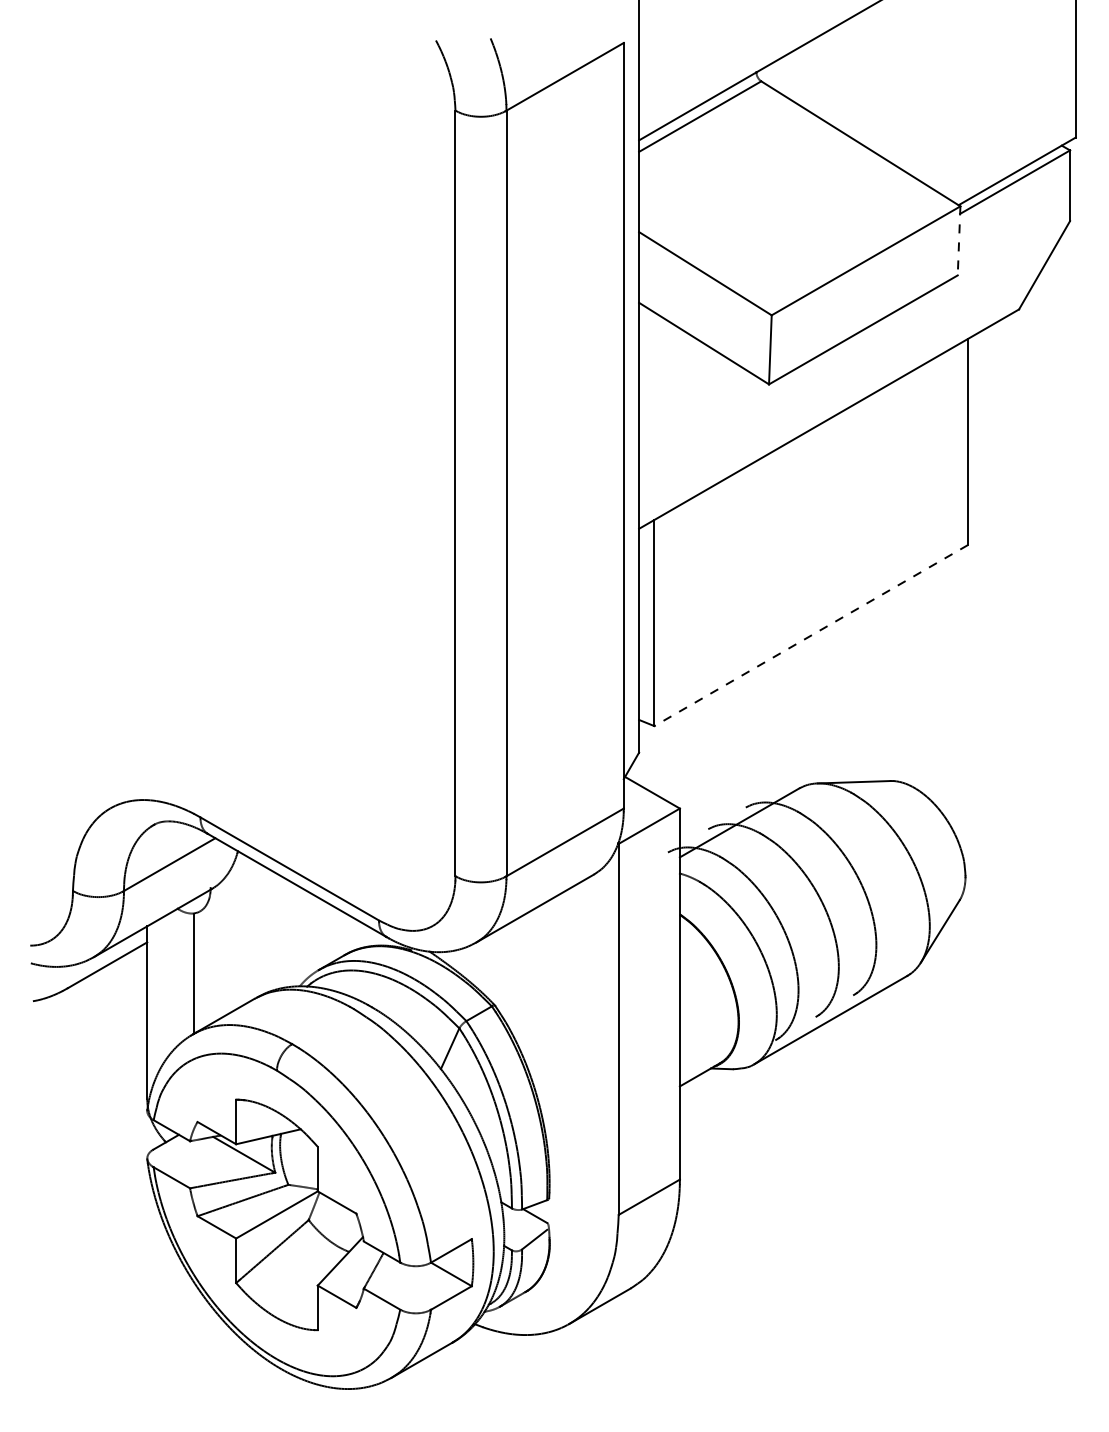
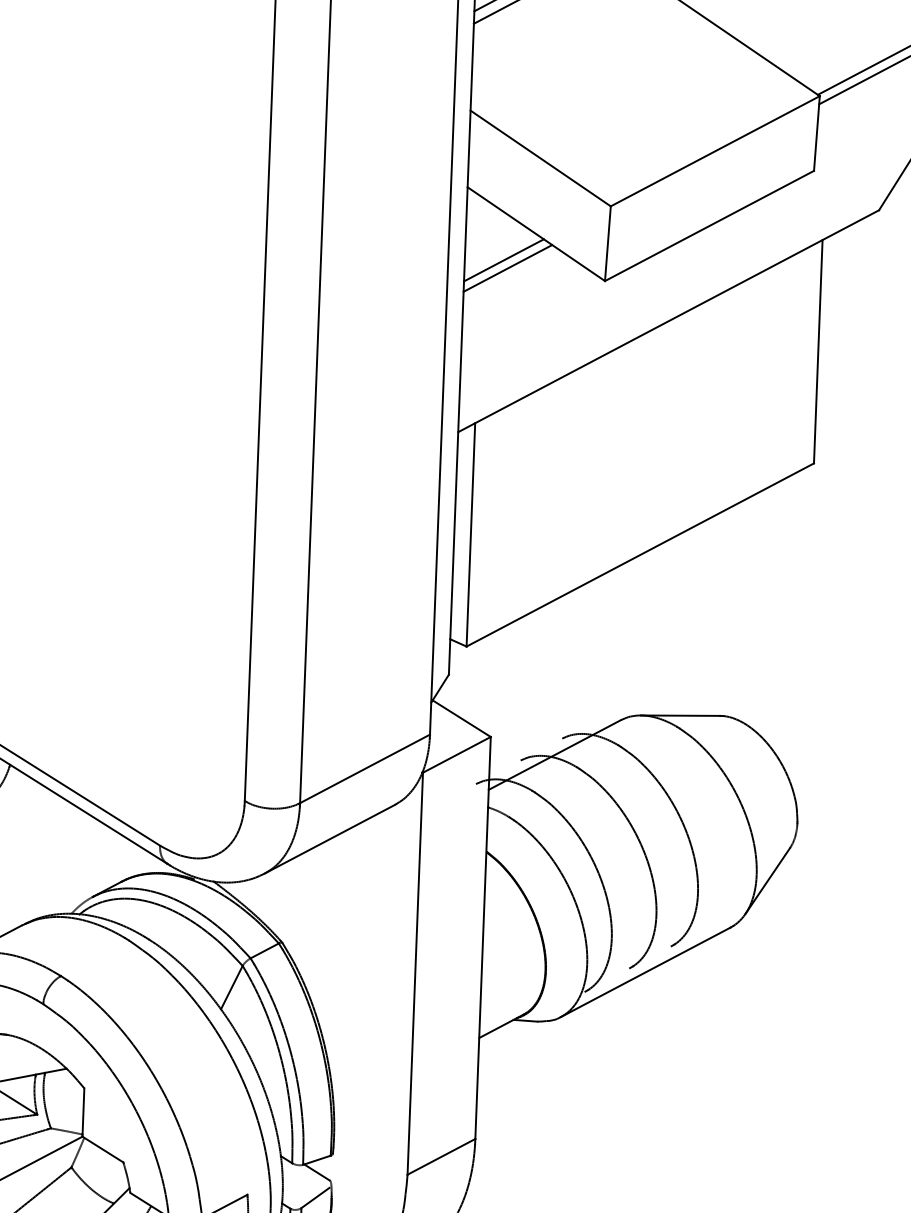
line: (959, 240) -> (817, 133), dashed -> solid
line: (675, 368) -> (504, 259), added
line: (679, 376) -> (508, 268), added
line: (810, 635) -> (639, 554), dashed -> solid

